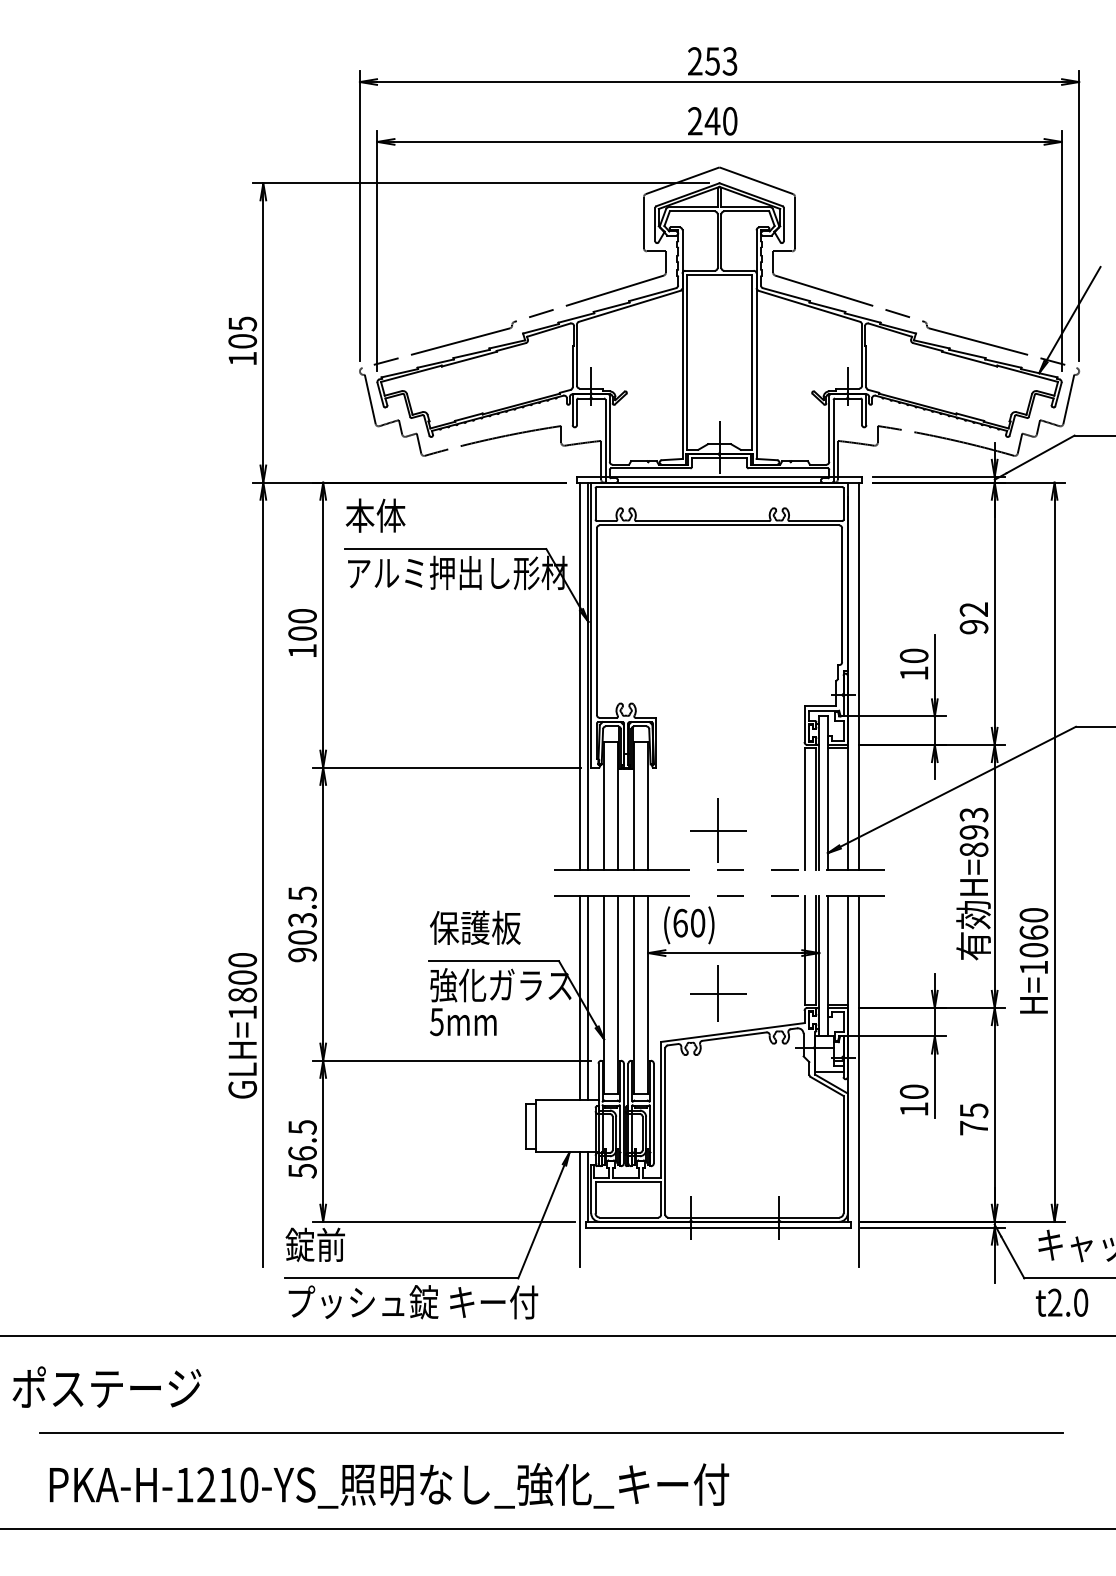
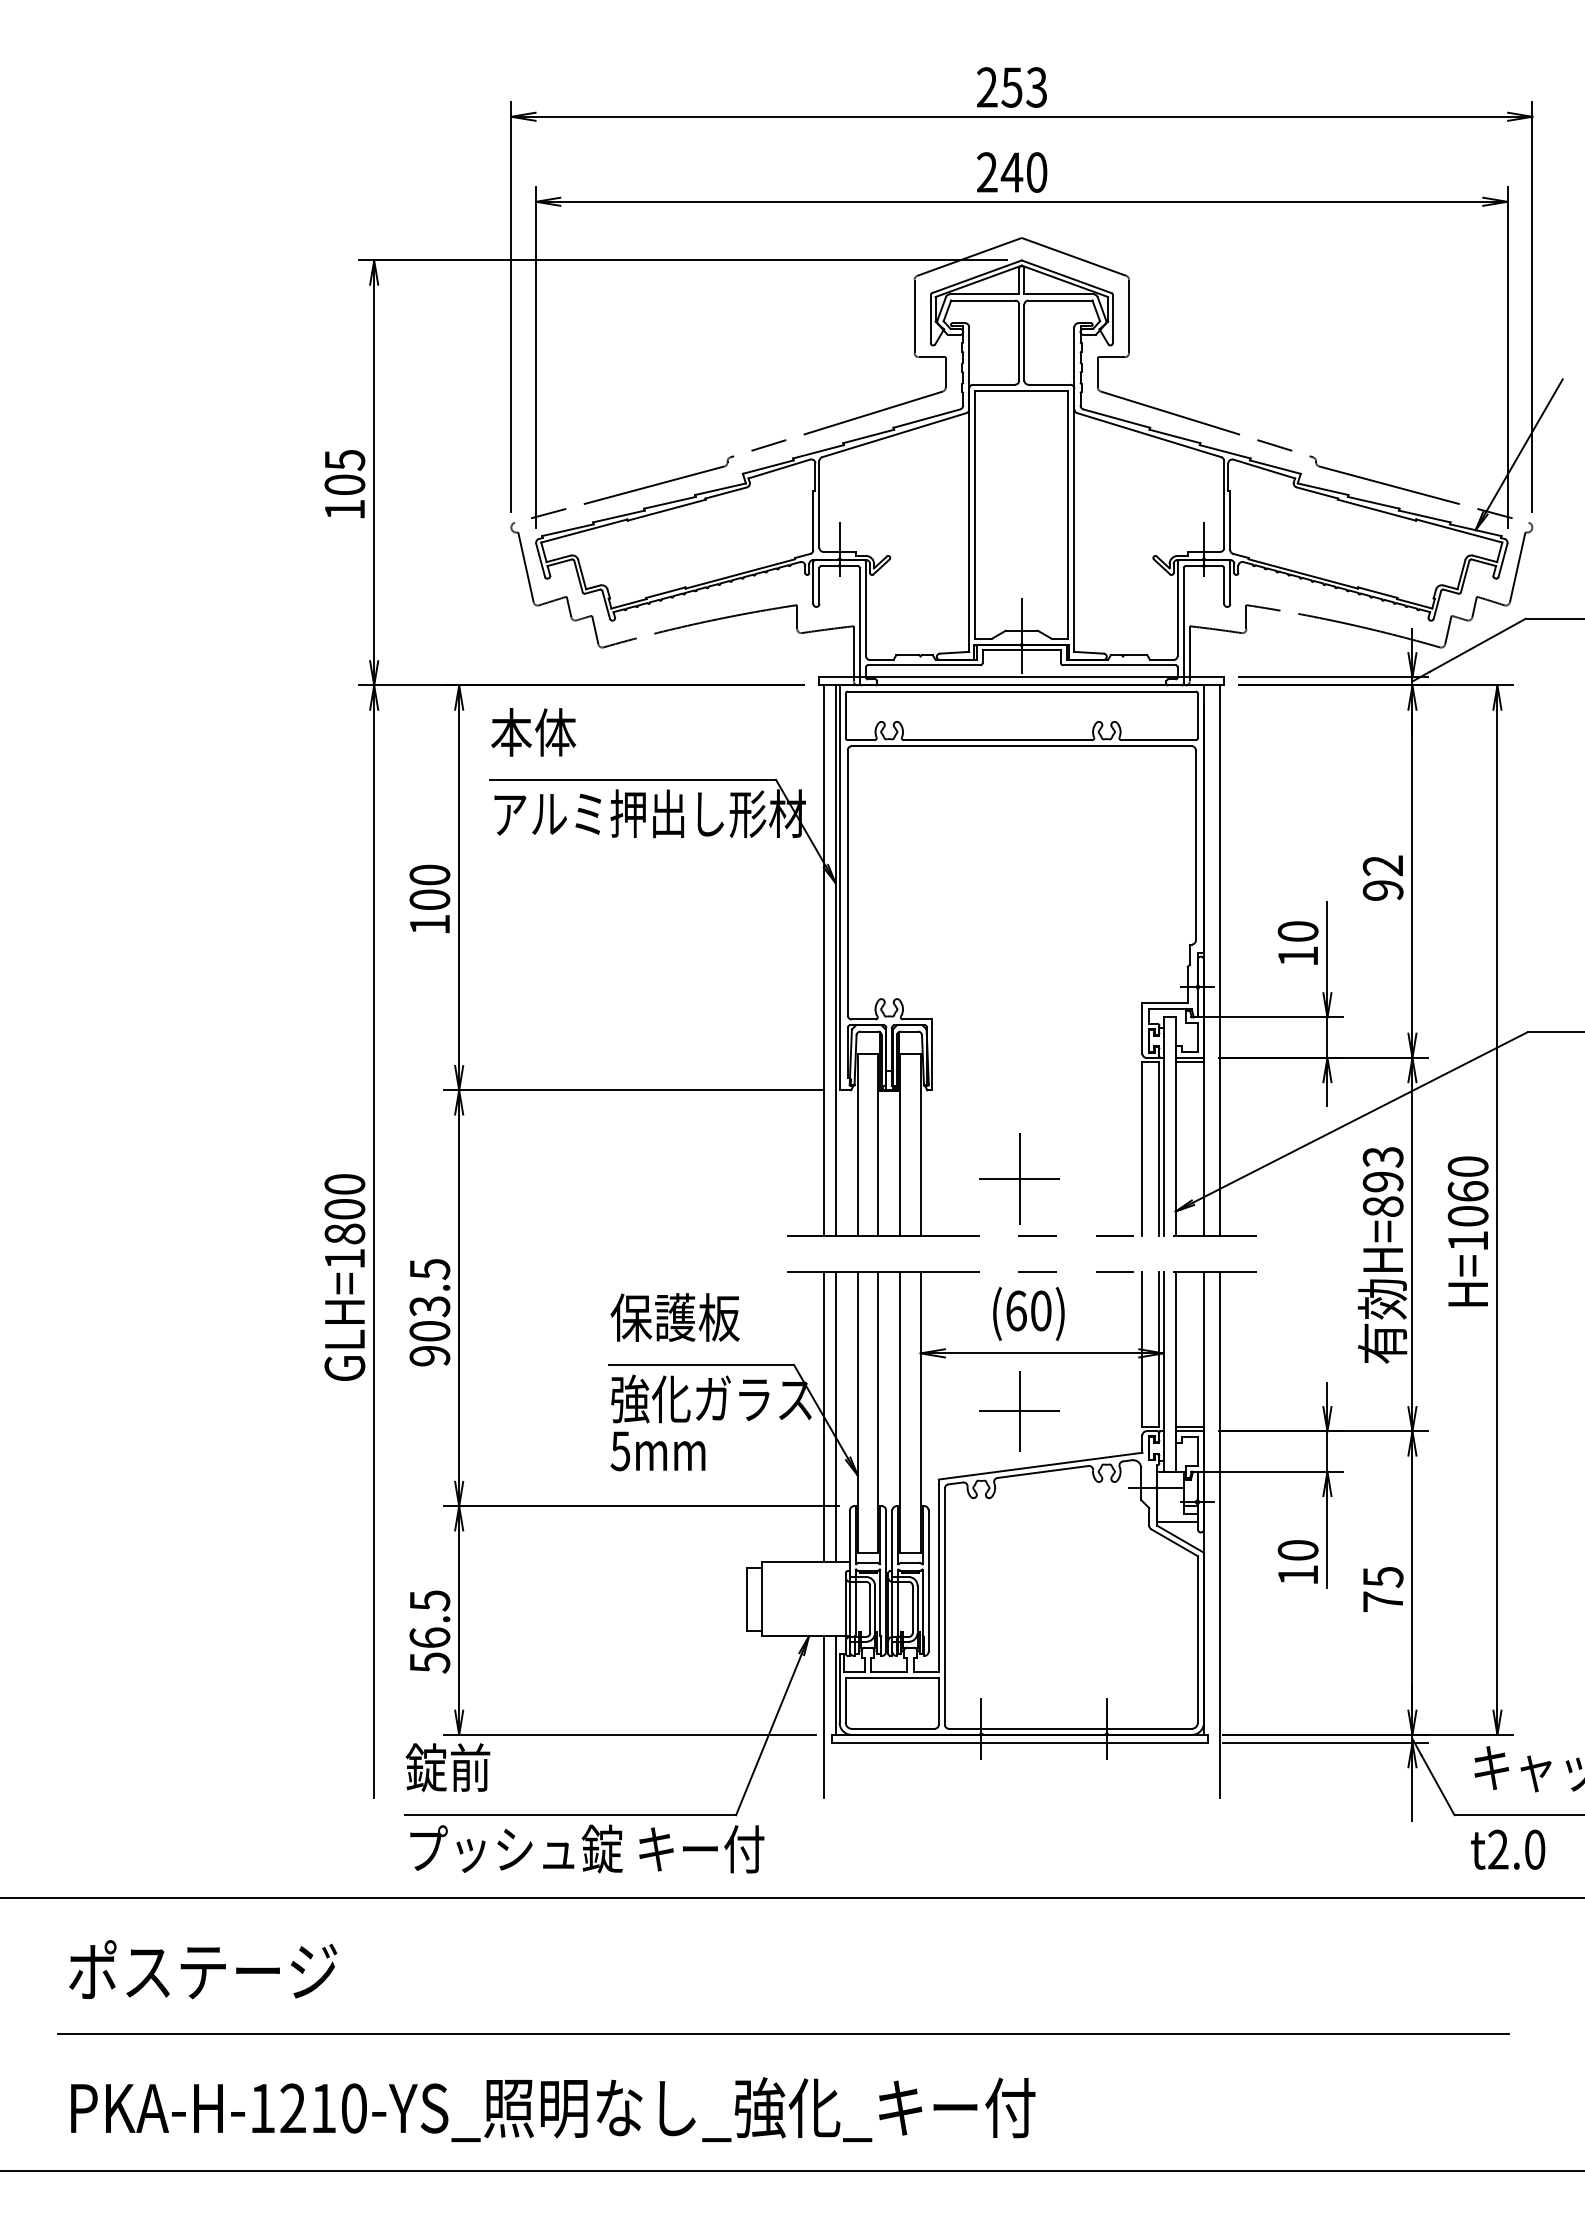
text: (689, 925) -> (1028, 1313), moved
text: (1033, 960) -> (1467, 1231), moved
text: (242, 1025) -> (344, 1277), moved
text: (107, 1387) -> (203, 1969), moved

